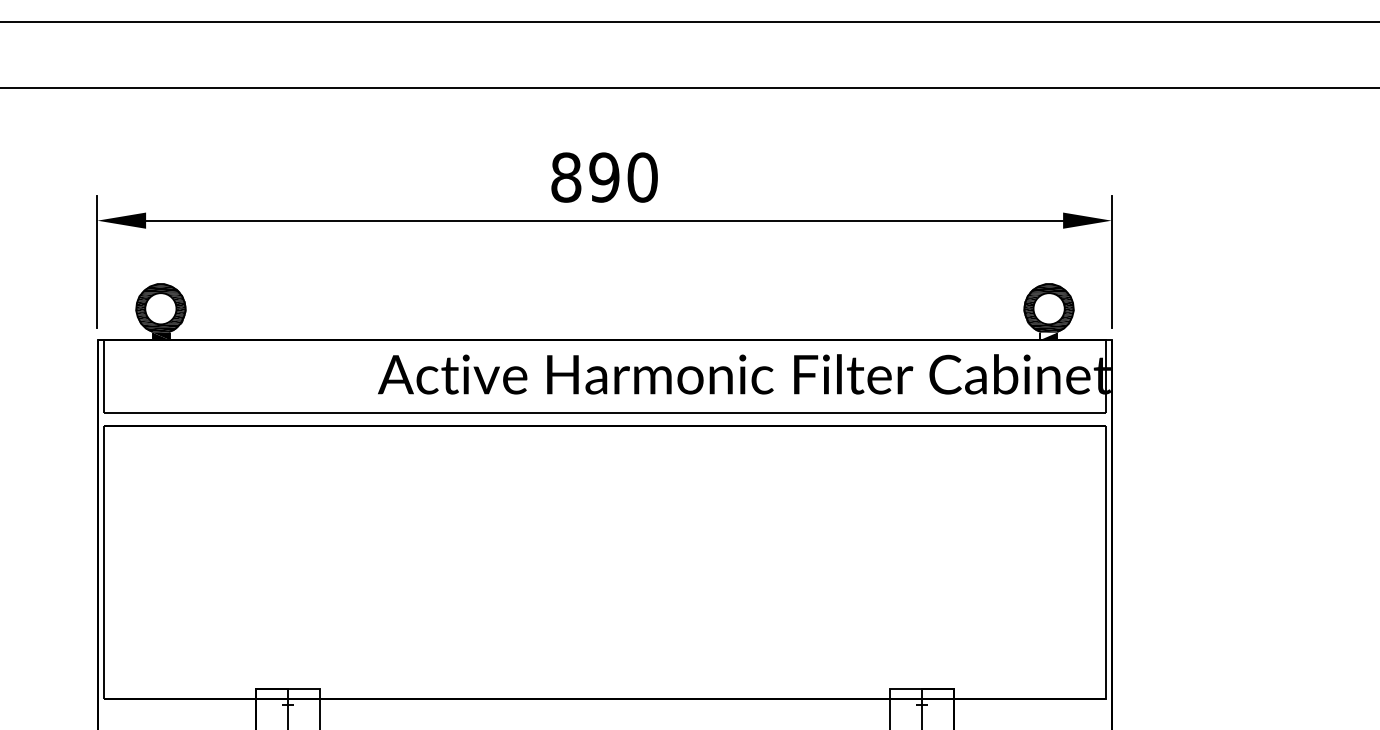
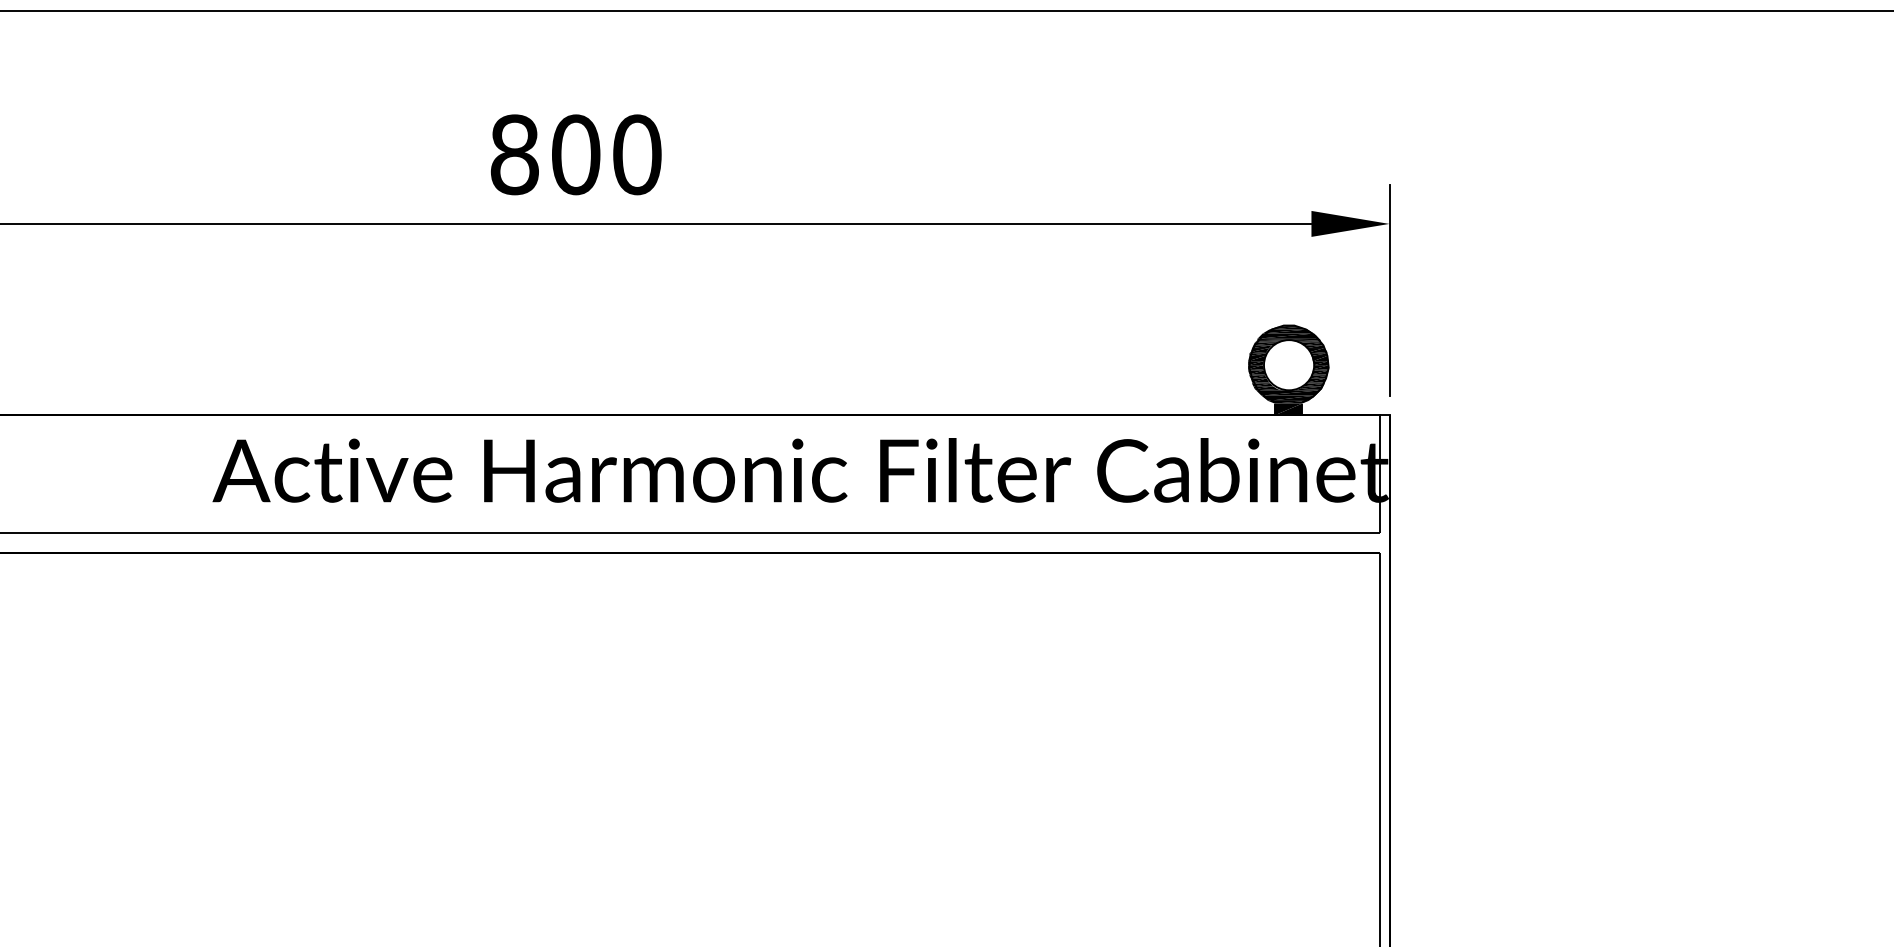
text: (604, 177) -> (576, 154), 890 -> 800
fill: (1048, 336) -> (1288, 409), added

